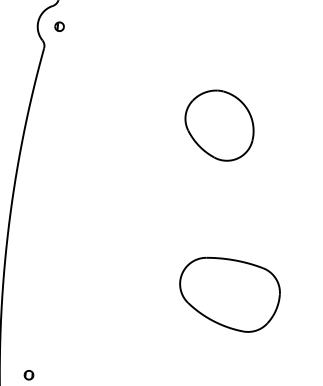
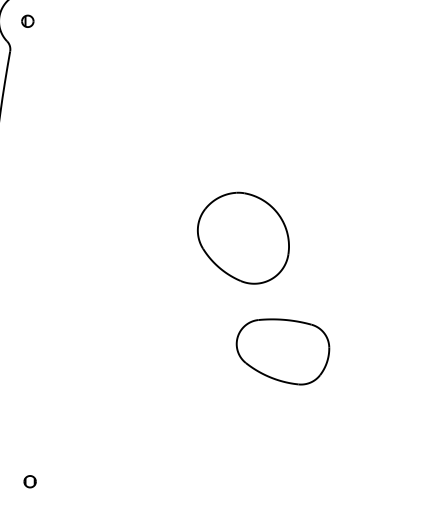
part: (219, 124) -> (243, 237), moved
part: (229, 294) -> (282, 351), size x0.7

